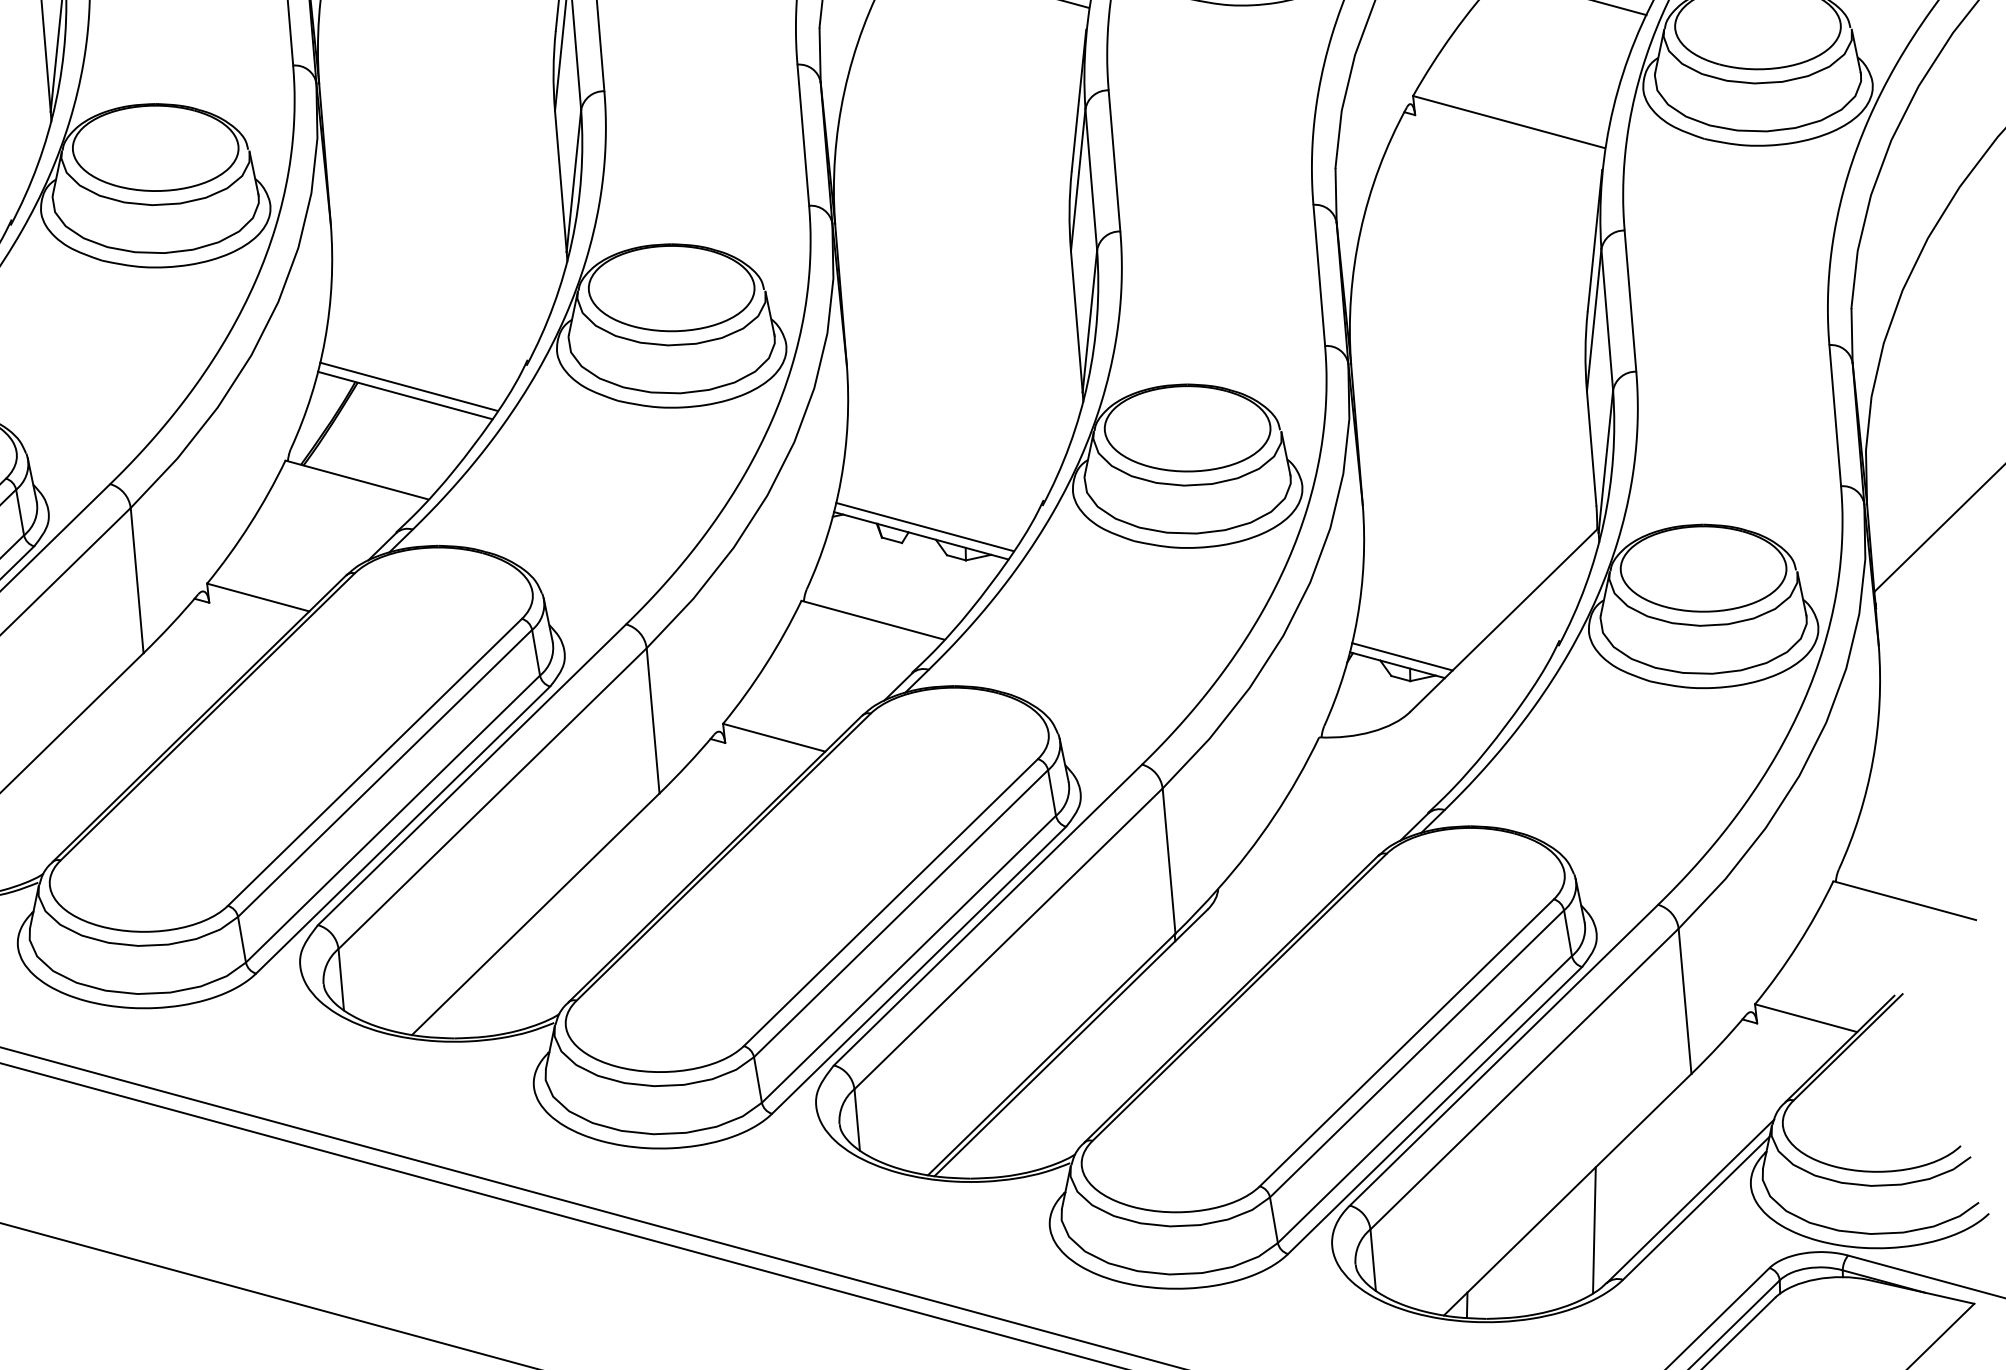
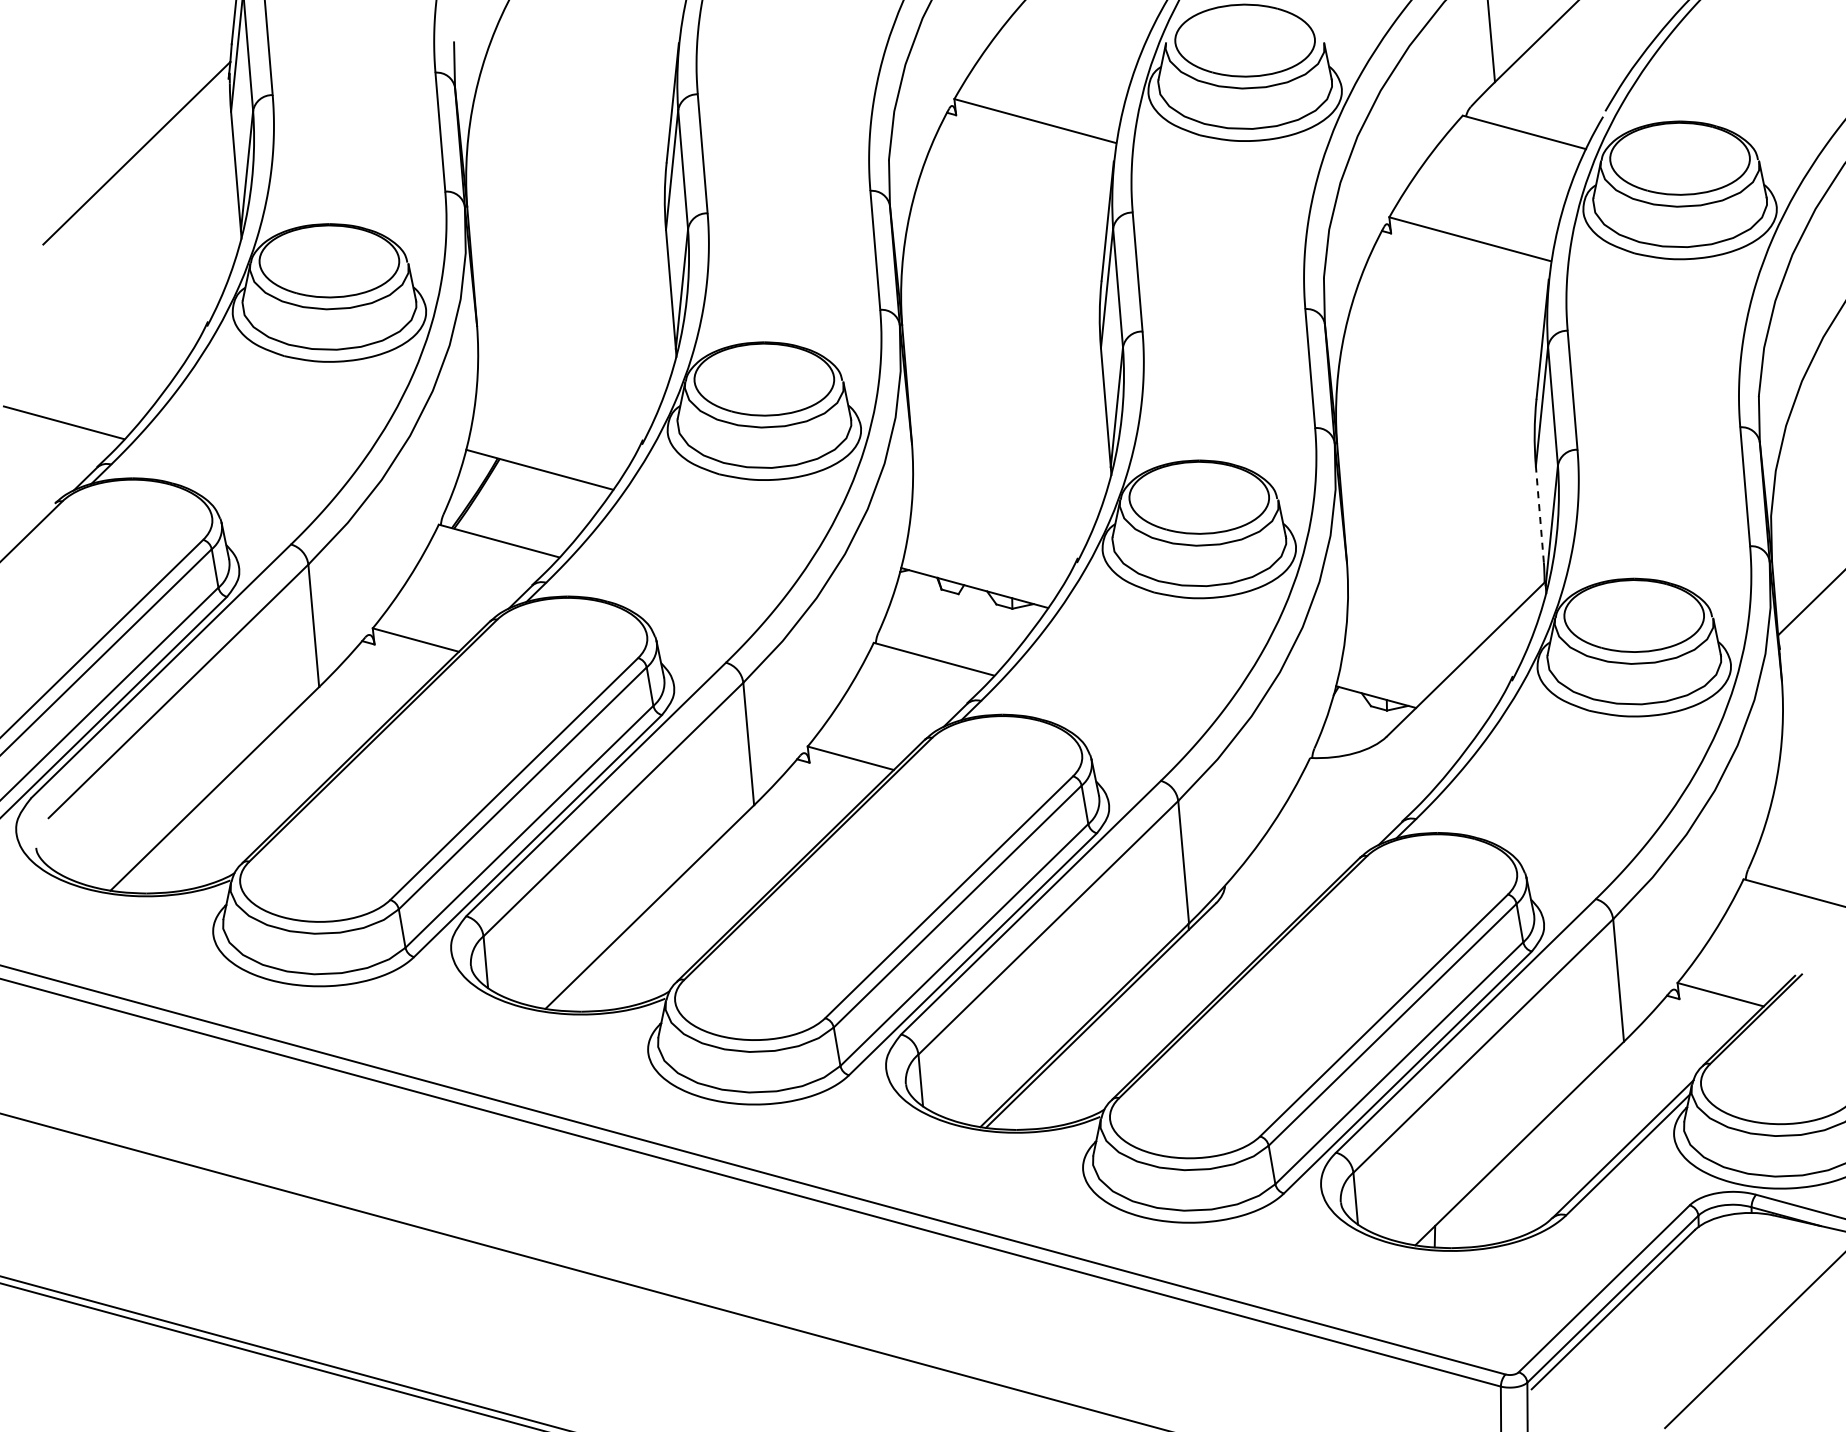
line: (408, 386) -> (542, 462), removed
line: (1591, 447) -> (1539, 513), solid -> dashed
line: (924, 526) -> (977, 580), removed
line: (1402, 656) -> (1380, 689), removed
line: (1594, 1230) -> (1542, 1173), removed

